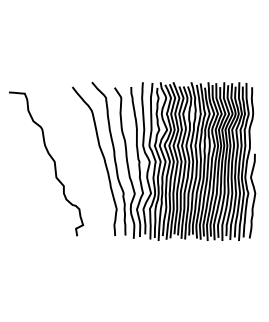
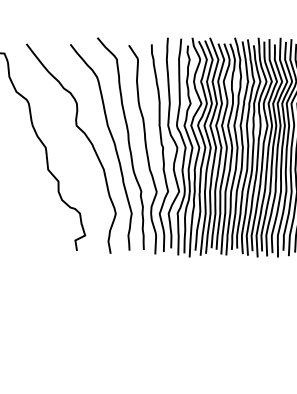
curve: (83, 154) -> (85, 137), added

